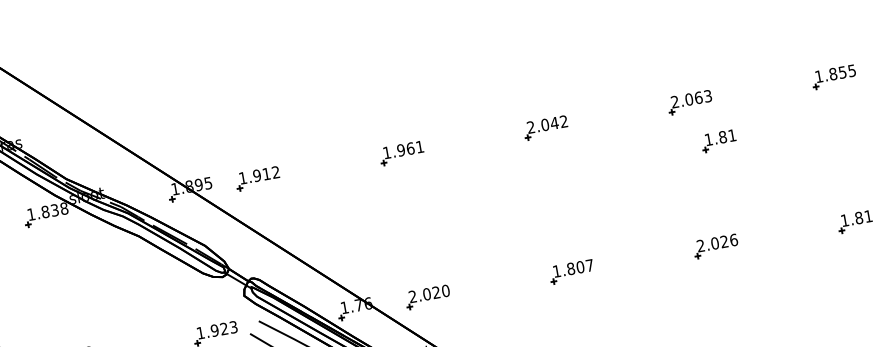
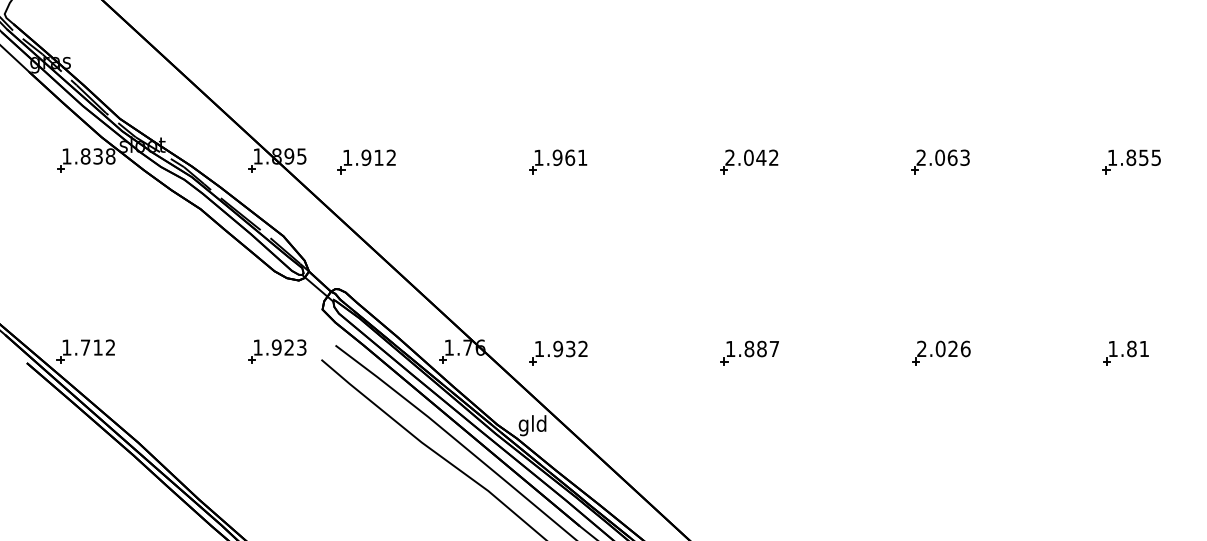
part: (718, 140) -> (968, 217), removed
text: (580, 266) -> (761, 348), 1.807 -> 1.887
text: (429, 293) -> (561, 348), 2.020 -> 1.932

